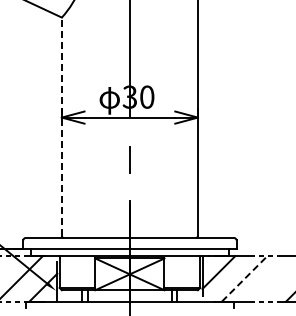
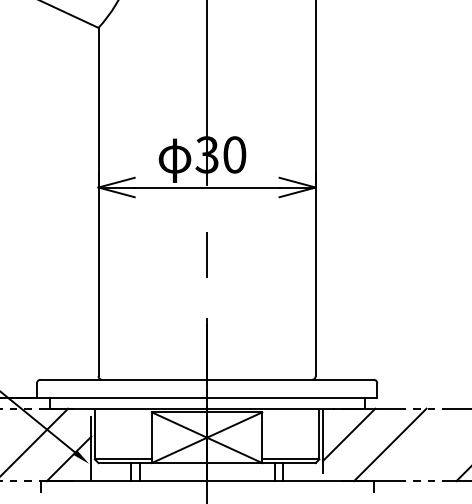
line: (61, 126) -> (97, 201), dashed -> solid
line: (245, 278) -> (391, 444), dashed -> solid

